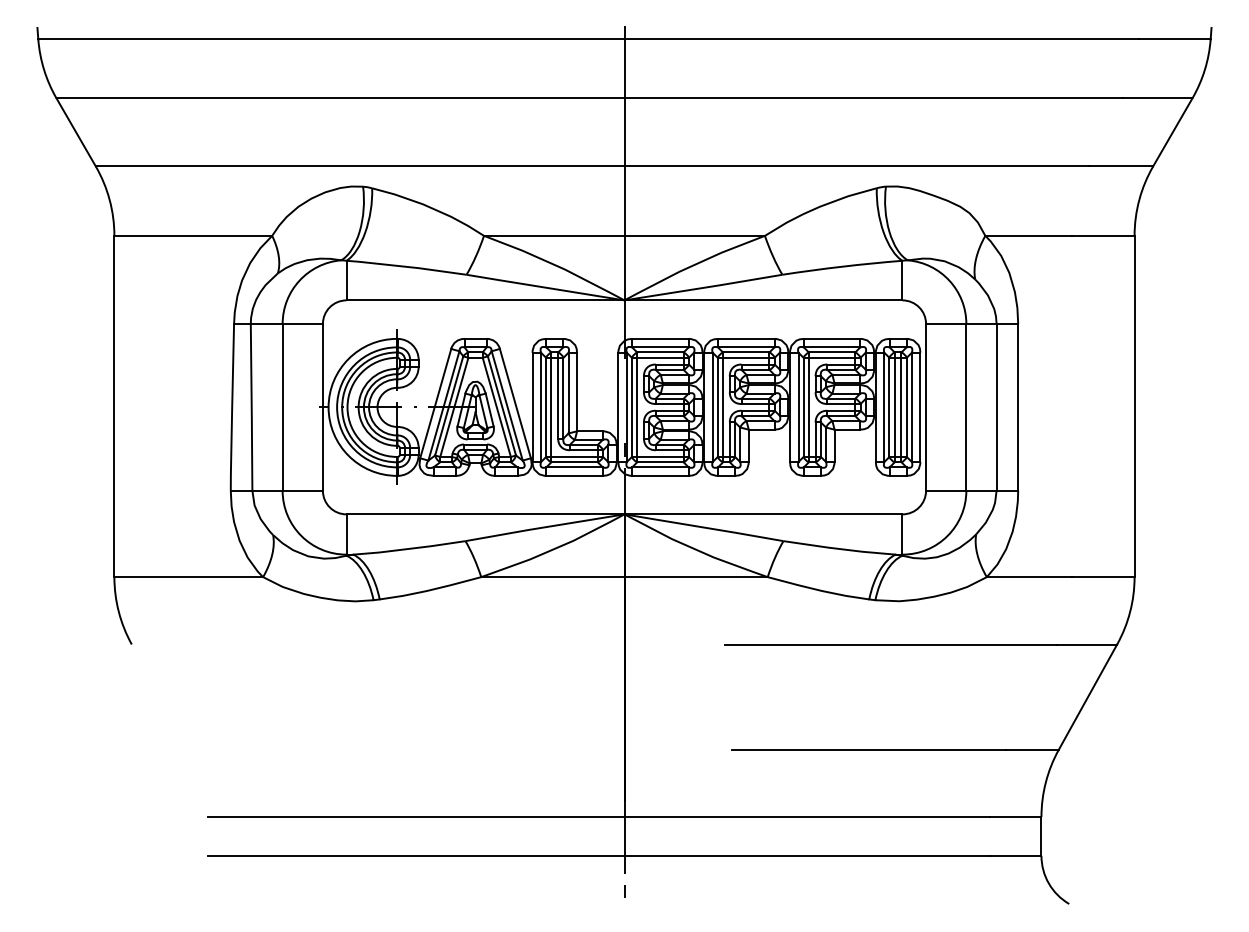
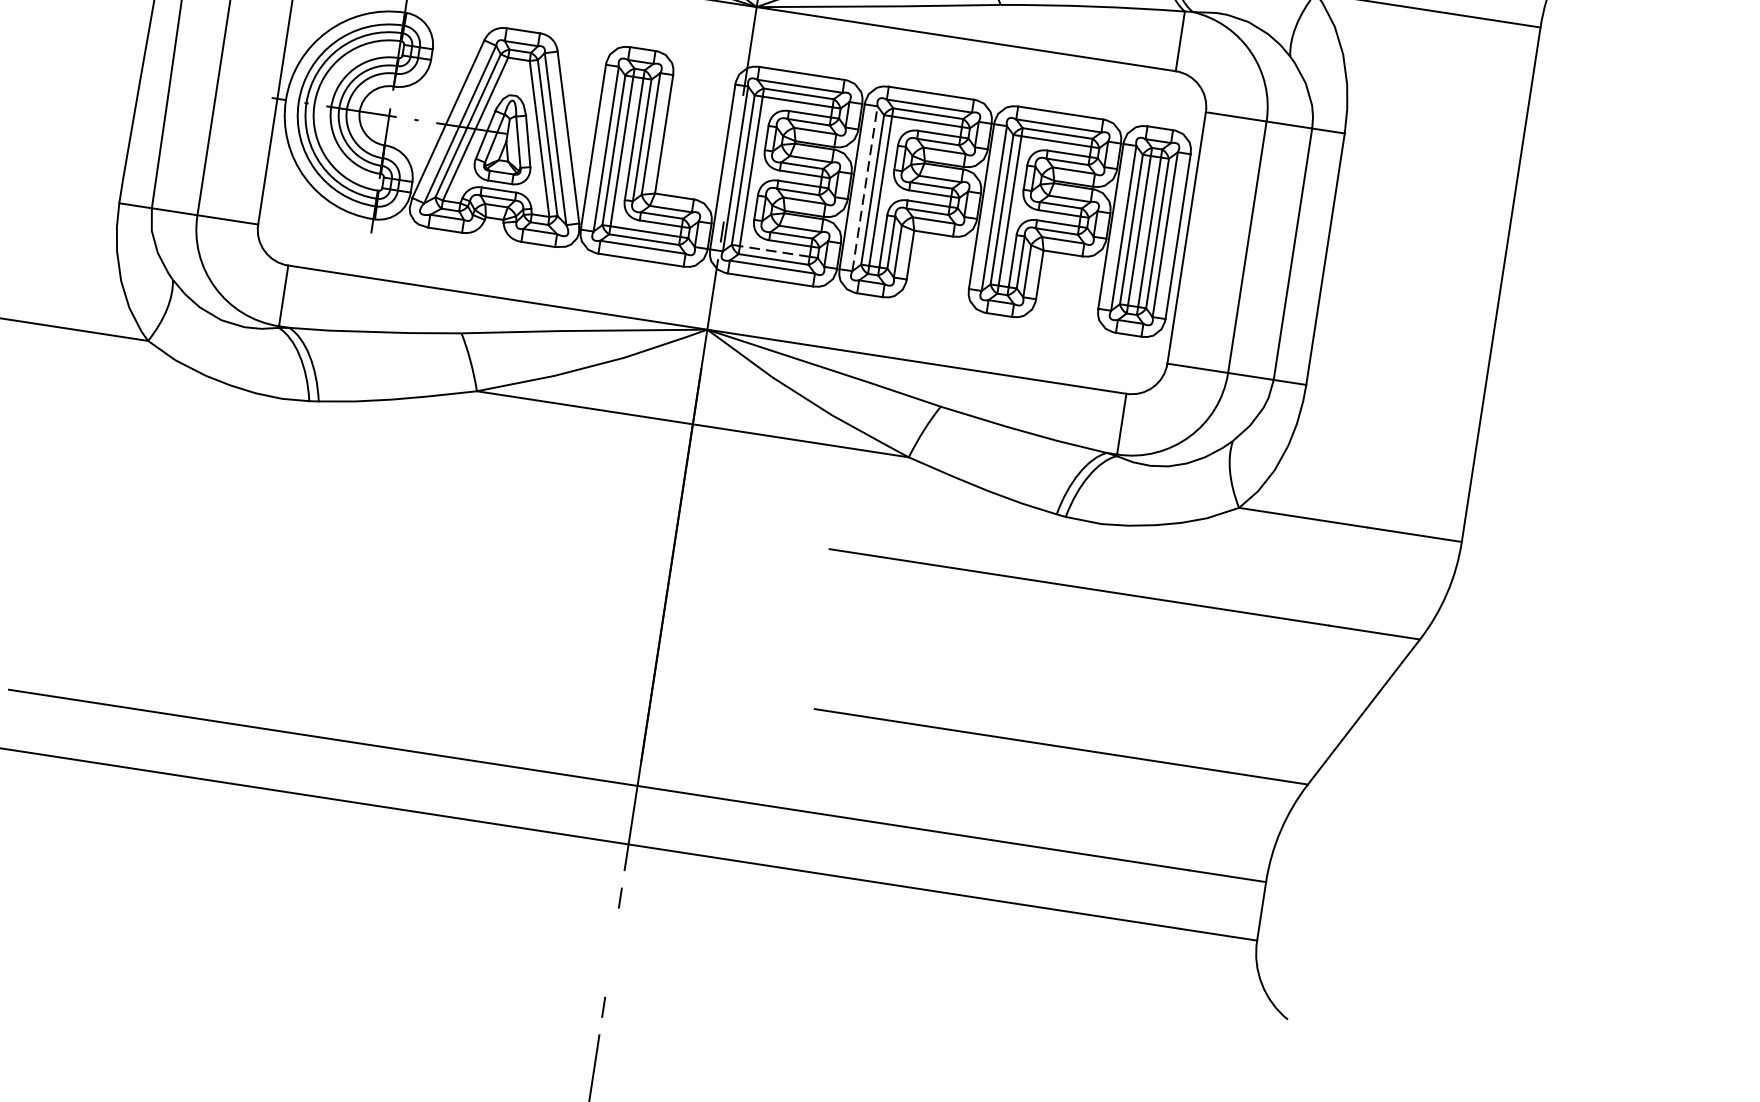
line: (712, 407) -> (864, 188), solid -> dashed
line: (659, 456) -> (773, 250), solid -> dashed

